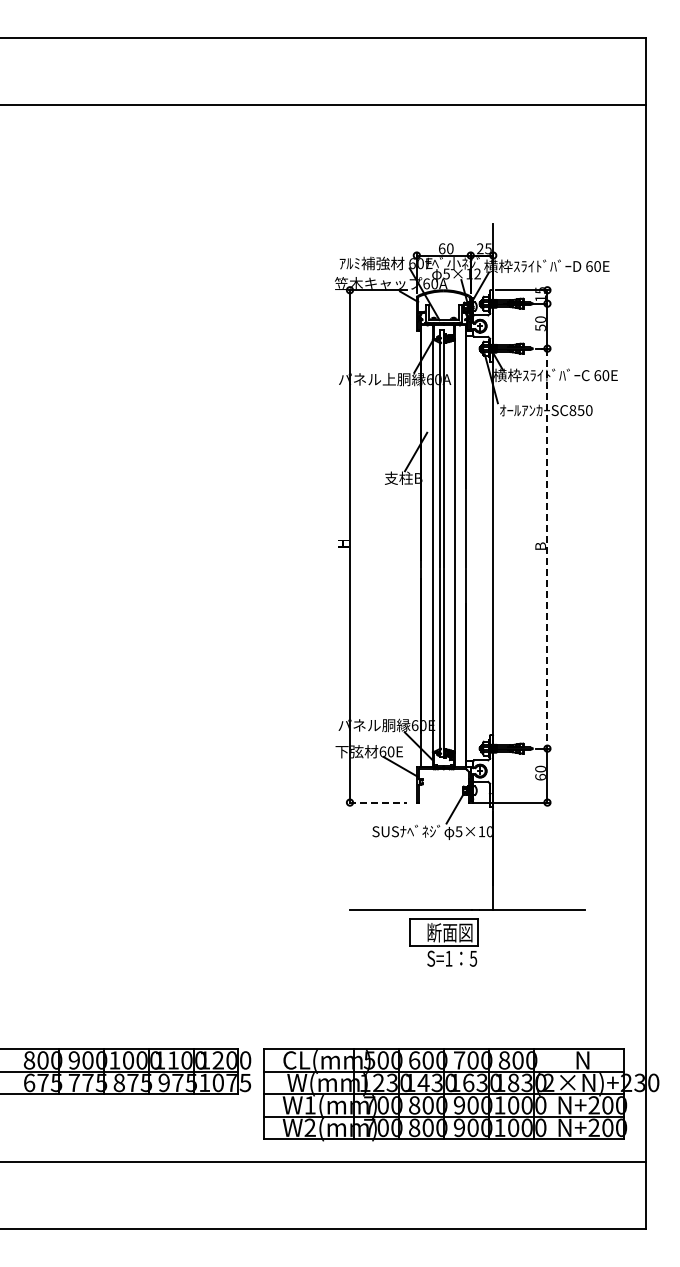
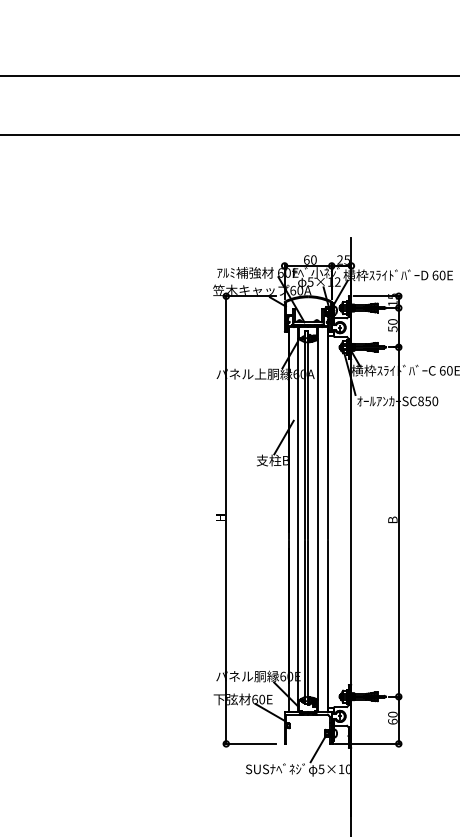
line: (547, 548) -> (398, 521), dashed -> solid
line: (378, 802) -> (251, 743), dashed -> solid

